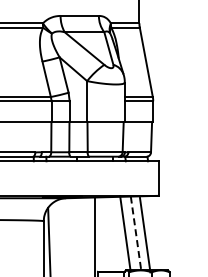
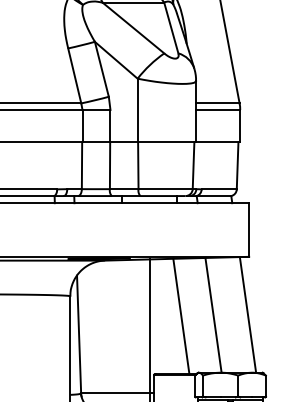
line: (125, 233) -> (181, 316), moved
line: (136, 233) -> (214, 315), dashed -> solid
line: (144, 234) -> (246, 313), moved

